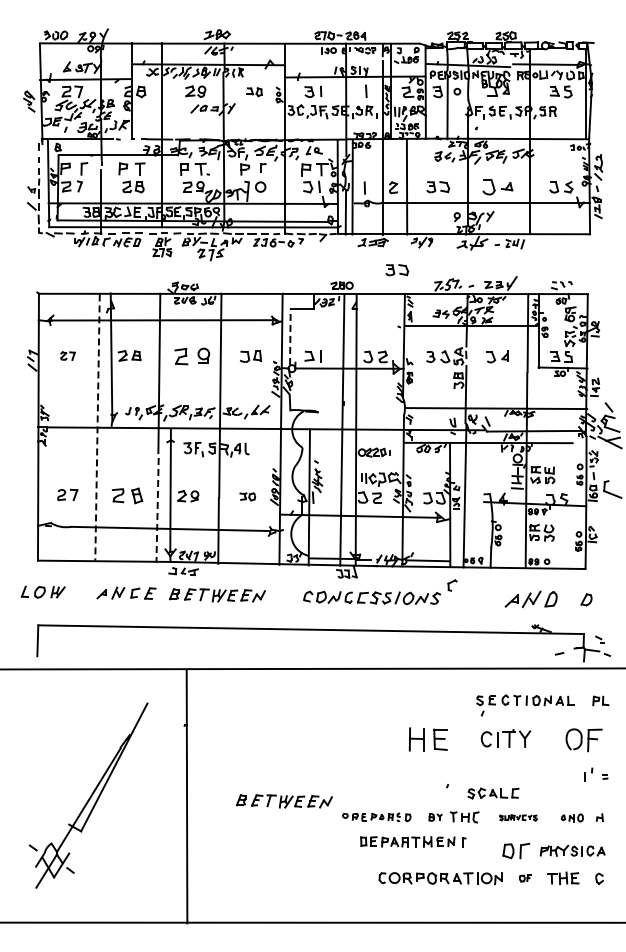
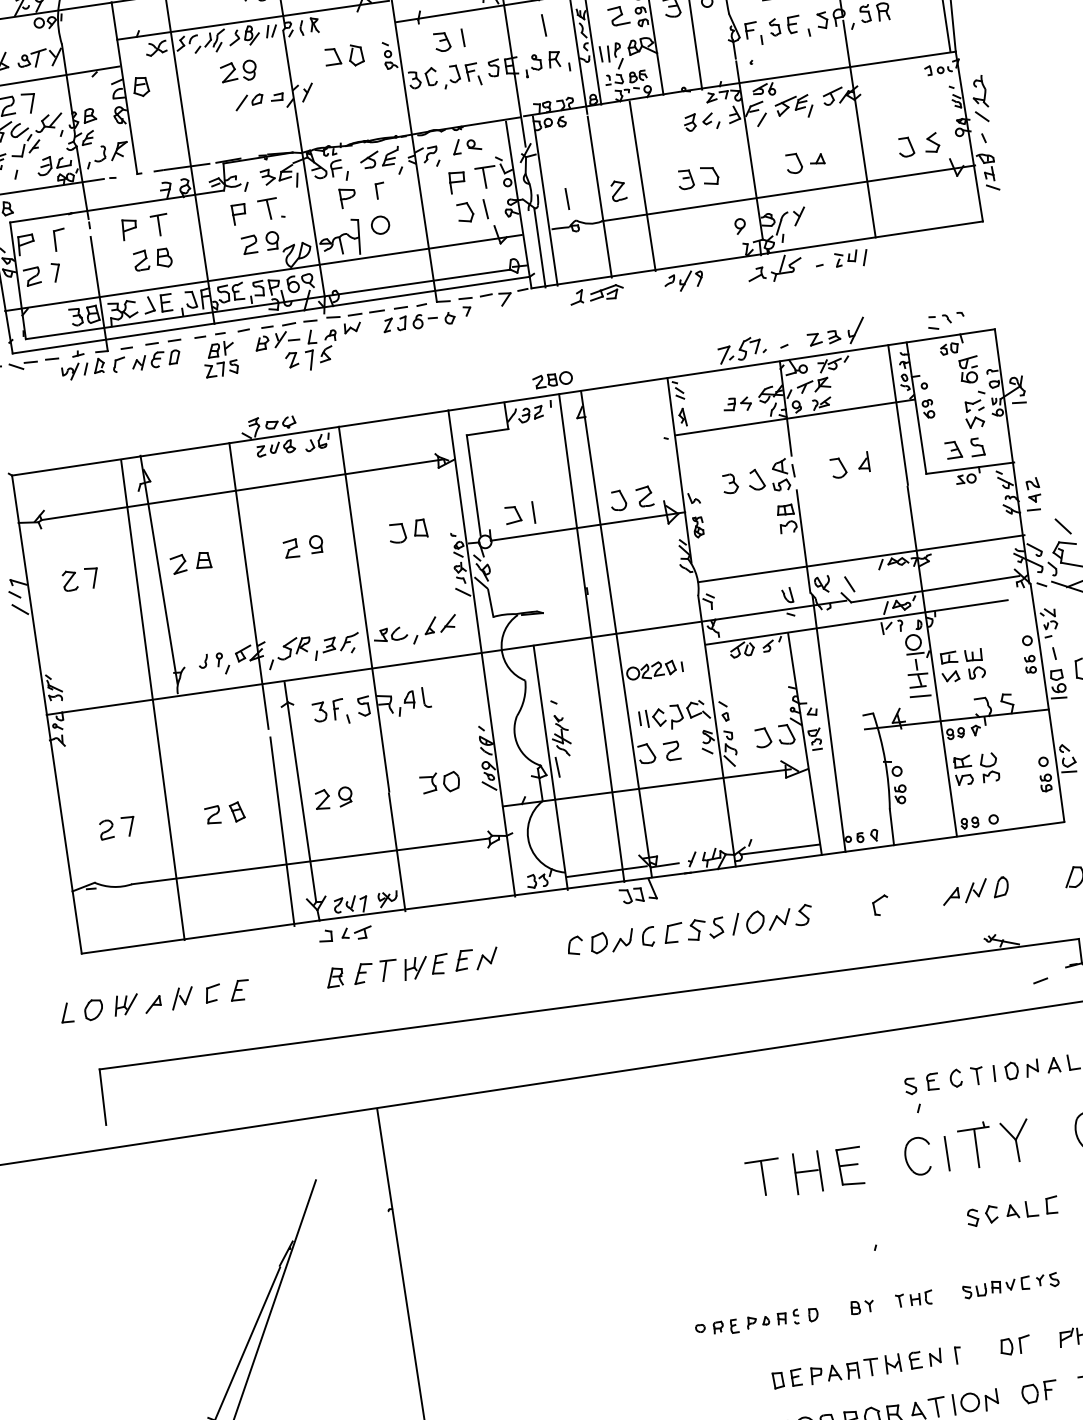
part: (254, 91) -> (343, 55), size x1.43
part: (498, 187) -> (806, 162), size x0.71
part: (397, 270) -> (647, 337), removed
line: (290, 336) -> (473, 484), dashed -> solid
part: (67, 355) -> (79, 578), size x1.43
part: (192, 356) -> (303, 546), size x0.62
line: (97, 428) -> (152, 701), dashed -> solid
part: (127, 495) -> (224, 813), size x0.71
part: (247, 496) -> (439, 782), size x1.43
line: (157, 510) -> (282, 831), dashed -> solid
part: (452, 585) -> (880, 905), moved
part: (126, 592) -> (196, 994), moved
part: (531, 598) -> (975, 889), size x0.71
part: (391, 738) -> (762, 1177), added
part: (505, 738) -> (966, 1146), size x1.43
part: (493, 793) -> (1012, 1211), moved
part: (284, 801) -> (587, 1318), removed
part: (464, 817) -> (914, 1299), size x0.71
part: (518, 817) -> (1010, 1284), size x1.43
part: (413, 841) -> (867, 1366), moved
part: (515, 850) -> (1014, 1344), size x0.62
part: (525, 878) -> (1039, 1392), size x1.67

